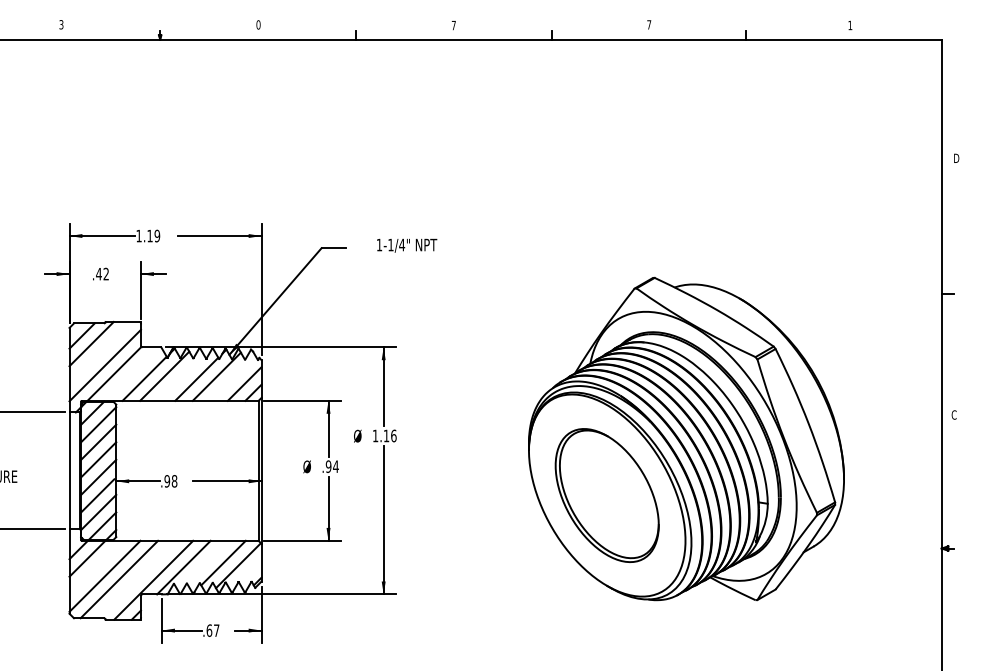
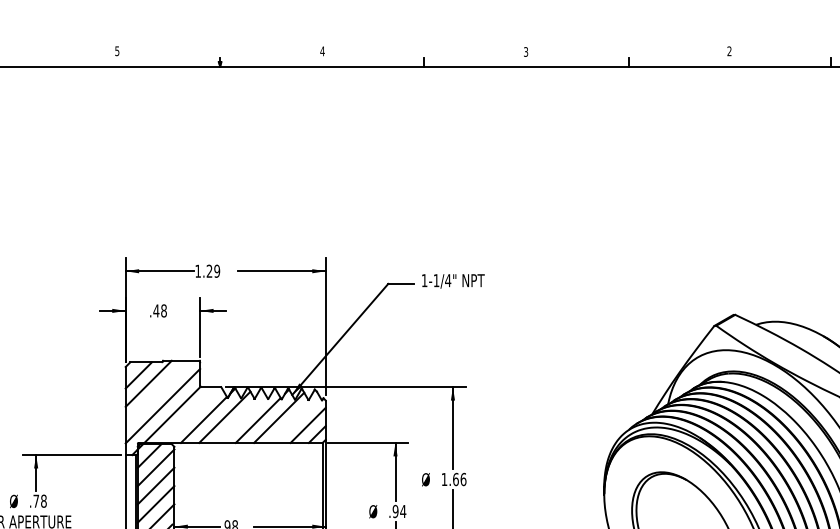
text: (61, 23) -> (117, 49), 3 -> 5
text: (258, 24) -> (322, 50), 0 -> 4
text: (649, 24) -> (729, 50), 7 -> 2
text: (453, 25) -> (525, 51), 7 -> 3
text: (149, 235) -> (209, 270), 1.19 -> 1.29
text: (407, 245) -> (453, 281), moved
text: (106, 273) -> (164, 310), .42 -> .48
text: (386, 435) -> (455, 479), 1.16 -> 1.66

